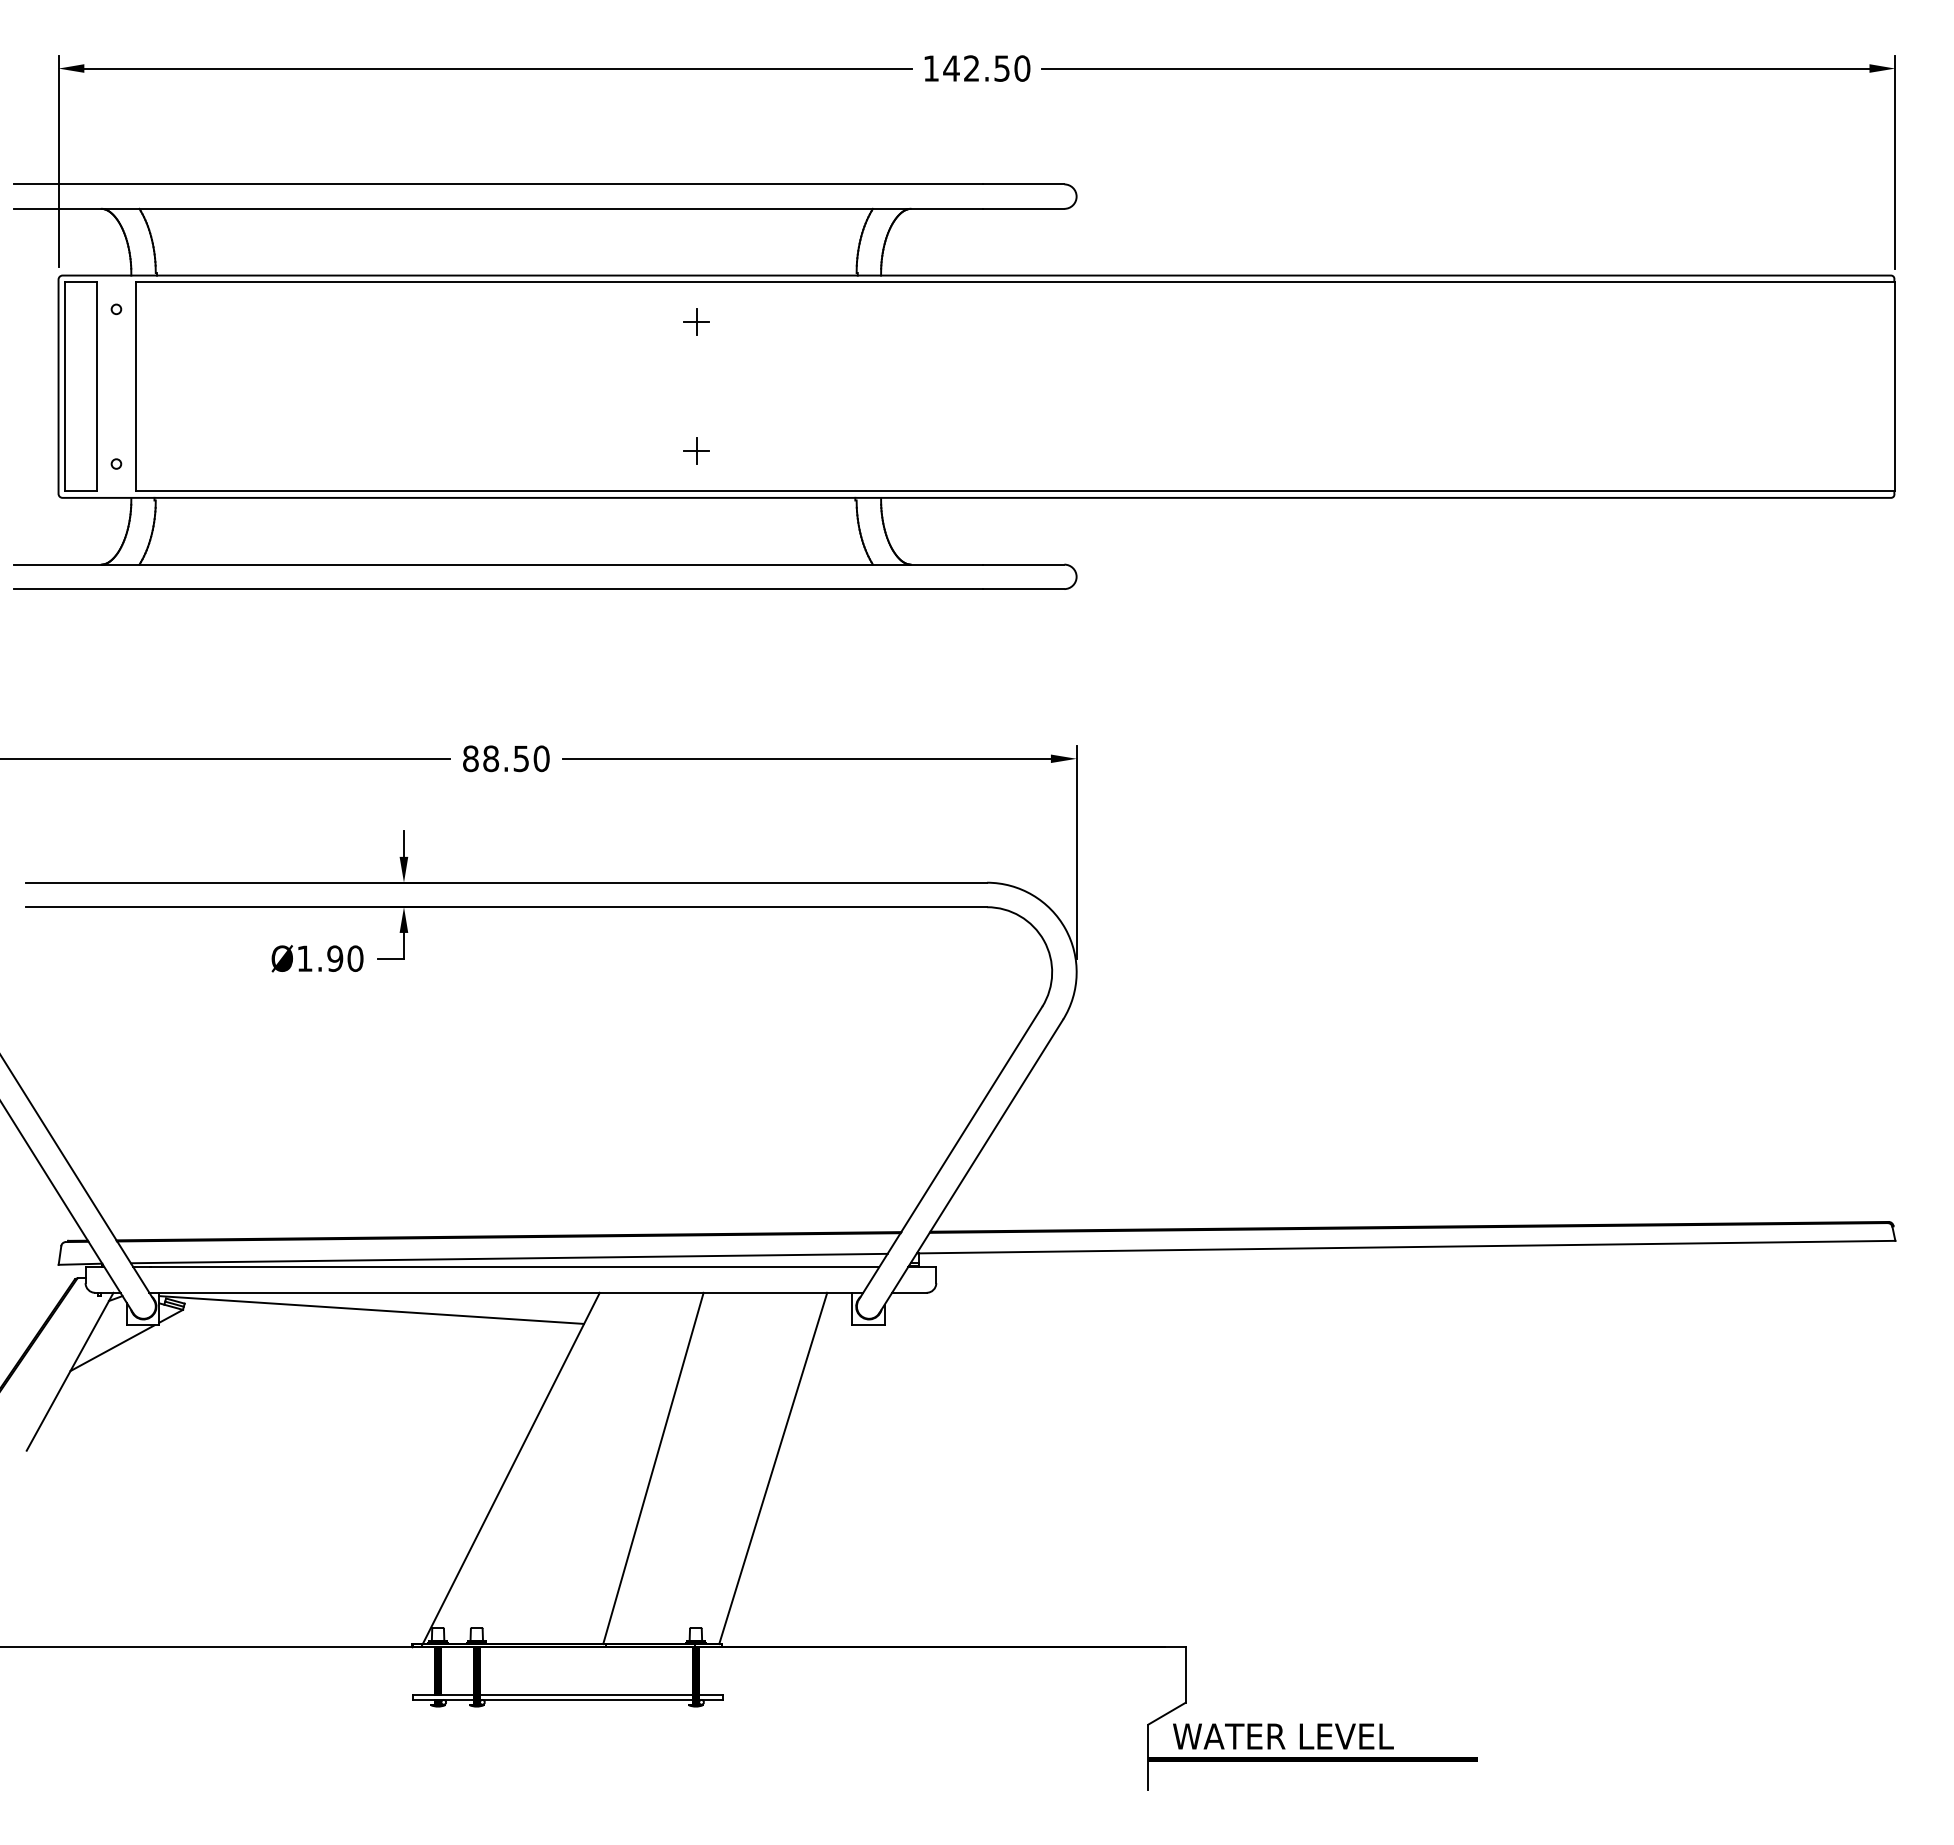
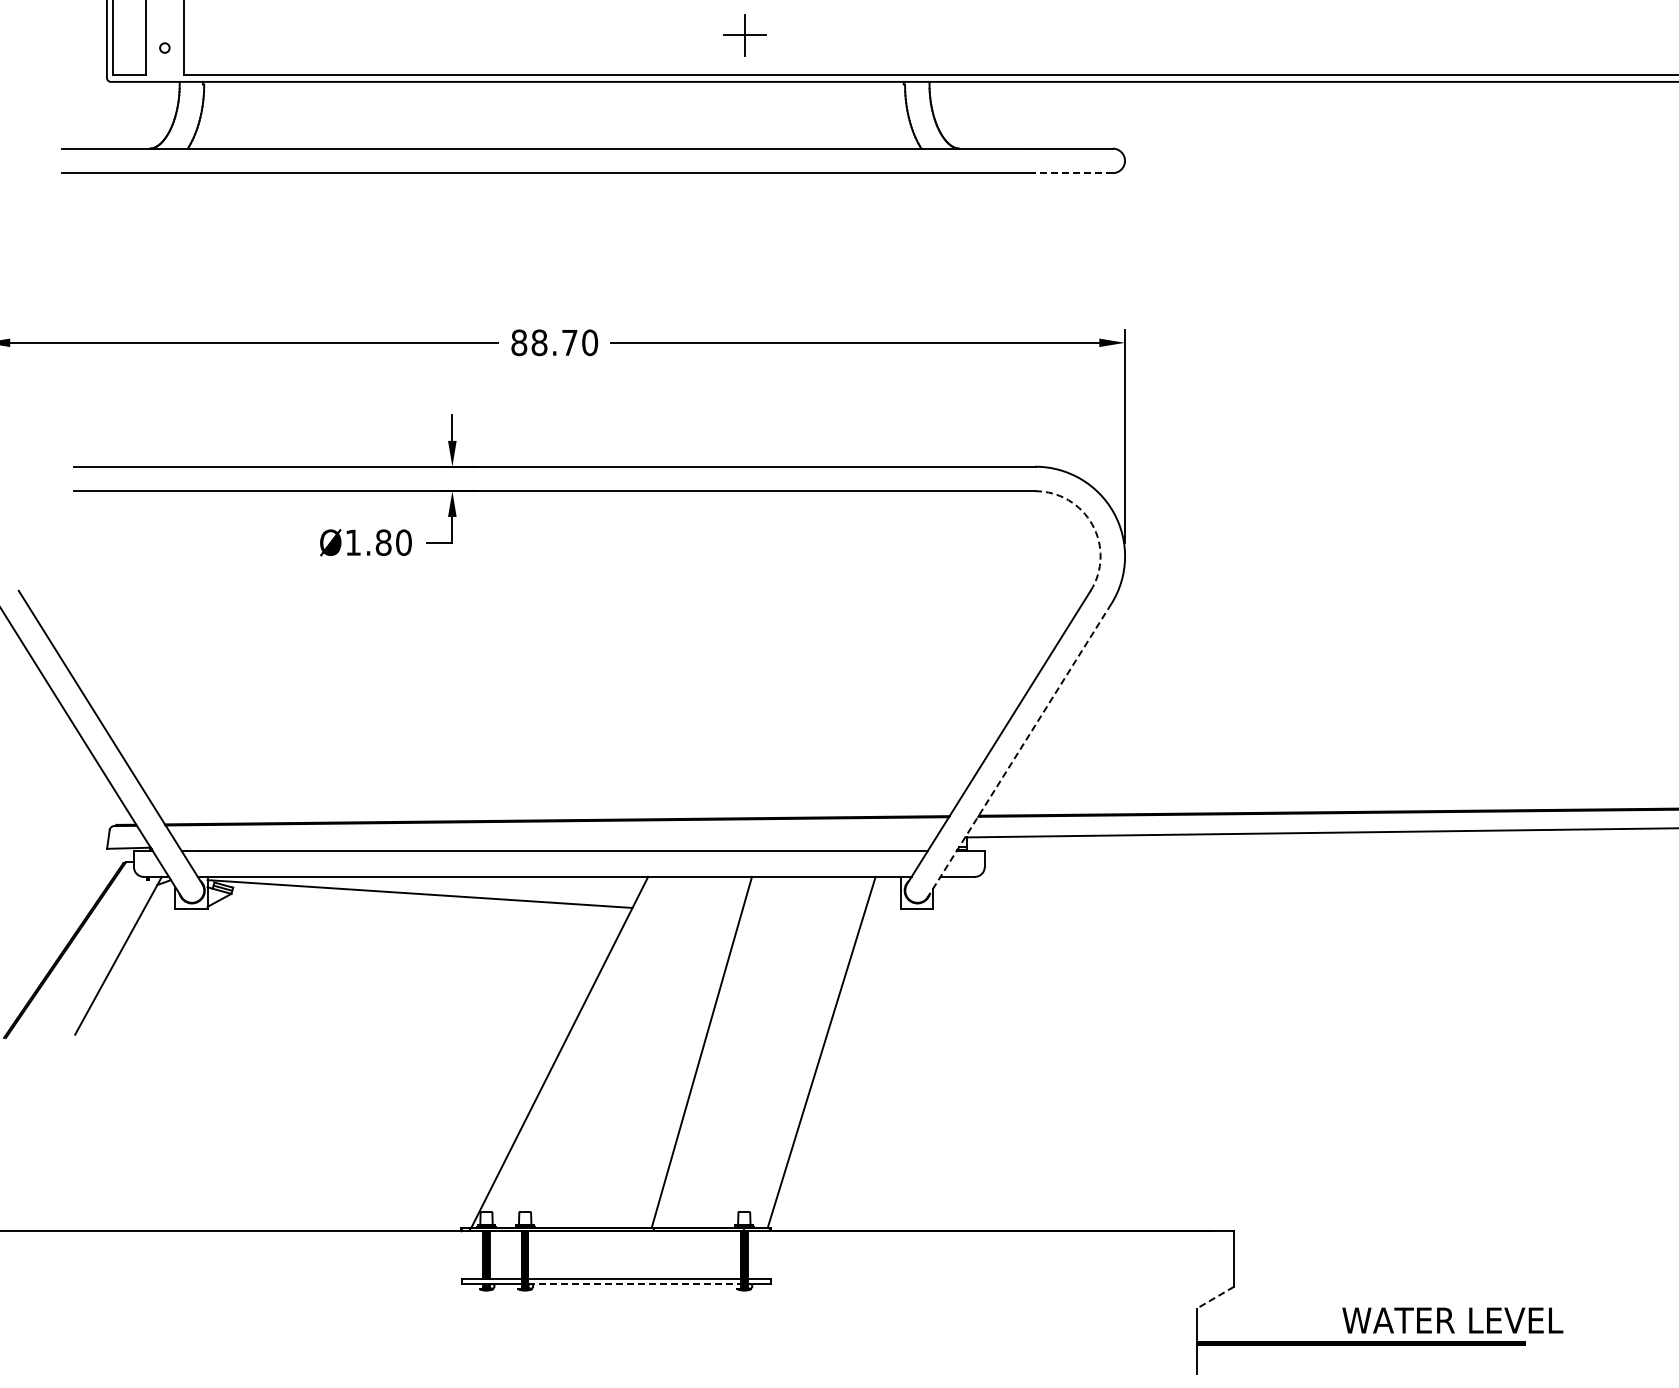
part: (696, 450) -> (744, 34), size x1.6
line: (1023, 589) -> (1071, 173), solid -> dashed
text: (520, 759) -> (568, 343), 88.50 -> 88.70
arc: (1044, 940) -> (1092, 524), solid -> dashed
text: (335, 958) -> (383, 542), Ø1.90 -> Ø1.80
line: (970, 1166) -> (1018, 750), solid -> dashed
line: (508, 1258) -> (556, 842), removed
line: (112, 1348) -> (160, 932), removed
line: (586, 1699) -> (634, 1283), solid -> dashed
line: (1167, 1713) -> (1215, 1297), solid -> dashed
text: (1283, 1736) -> (1452, 1320), moved

